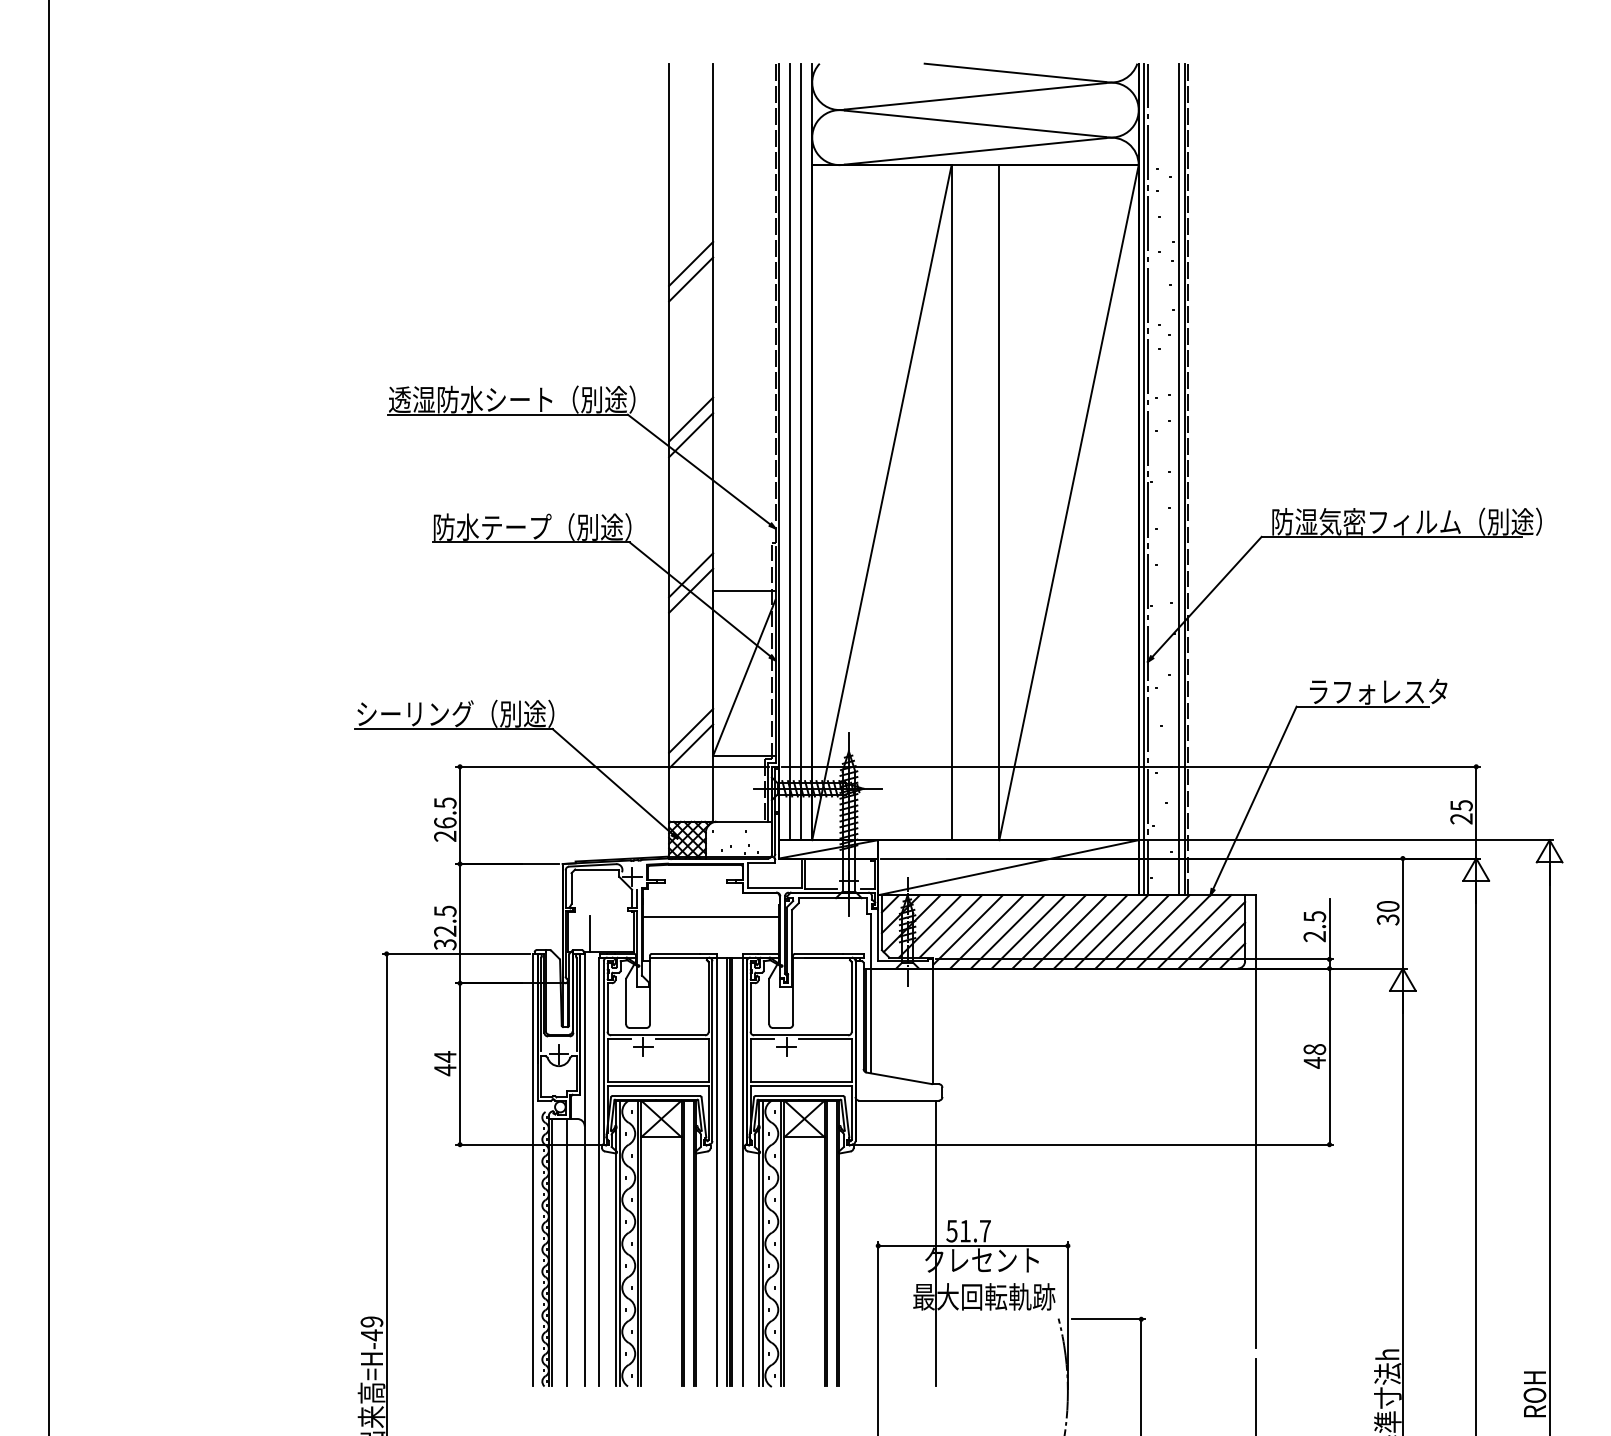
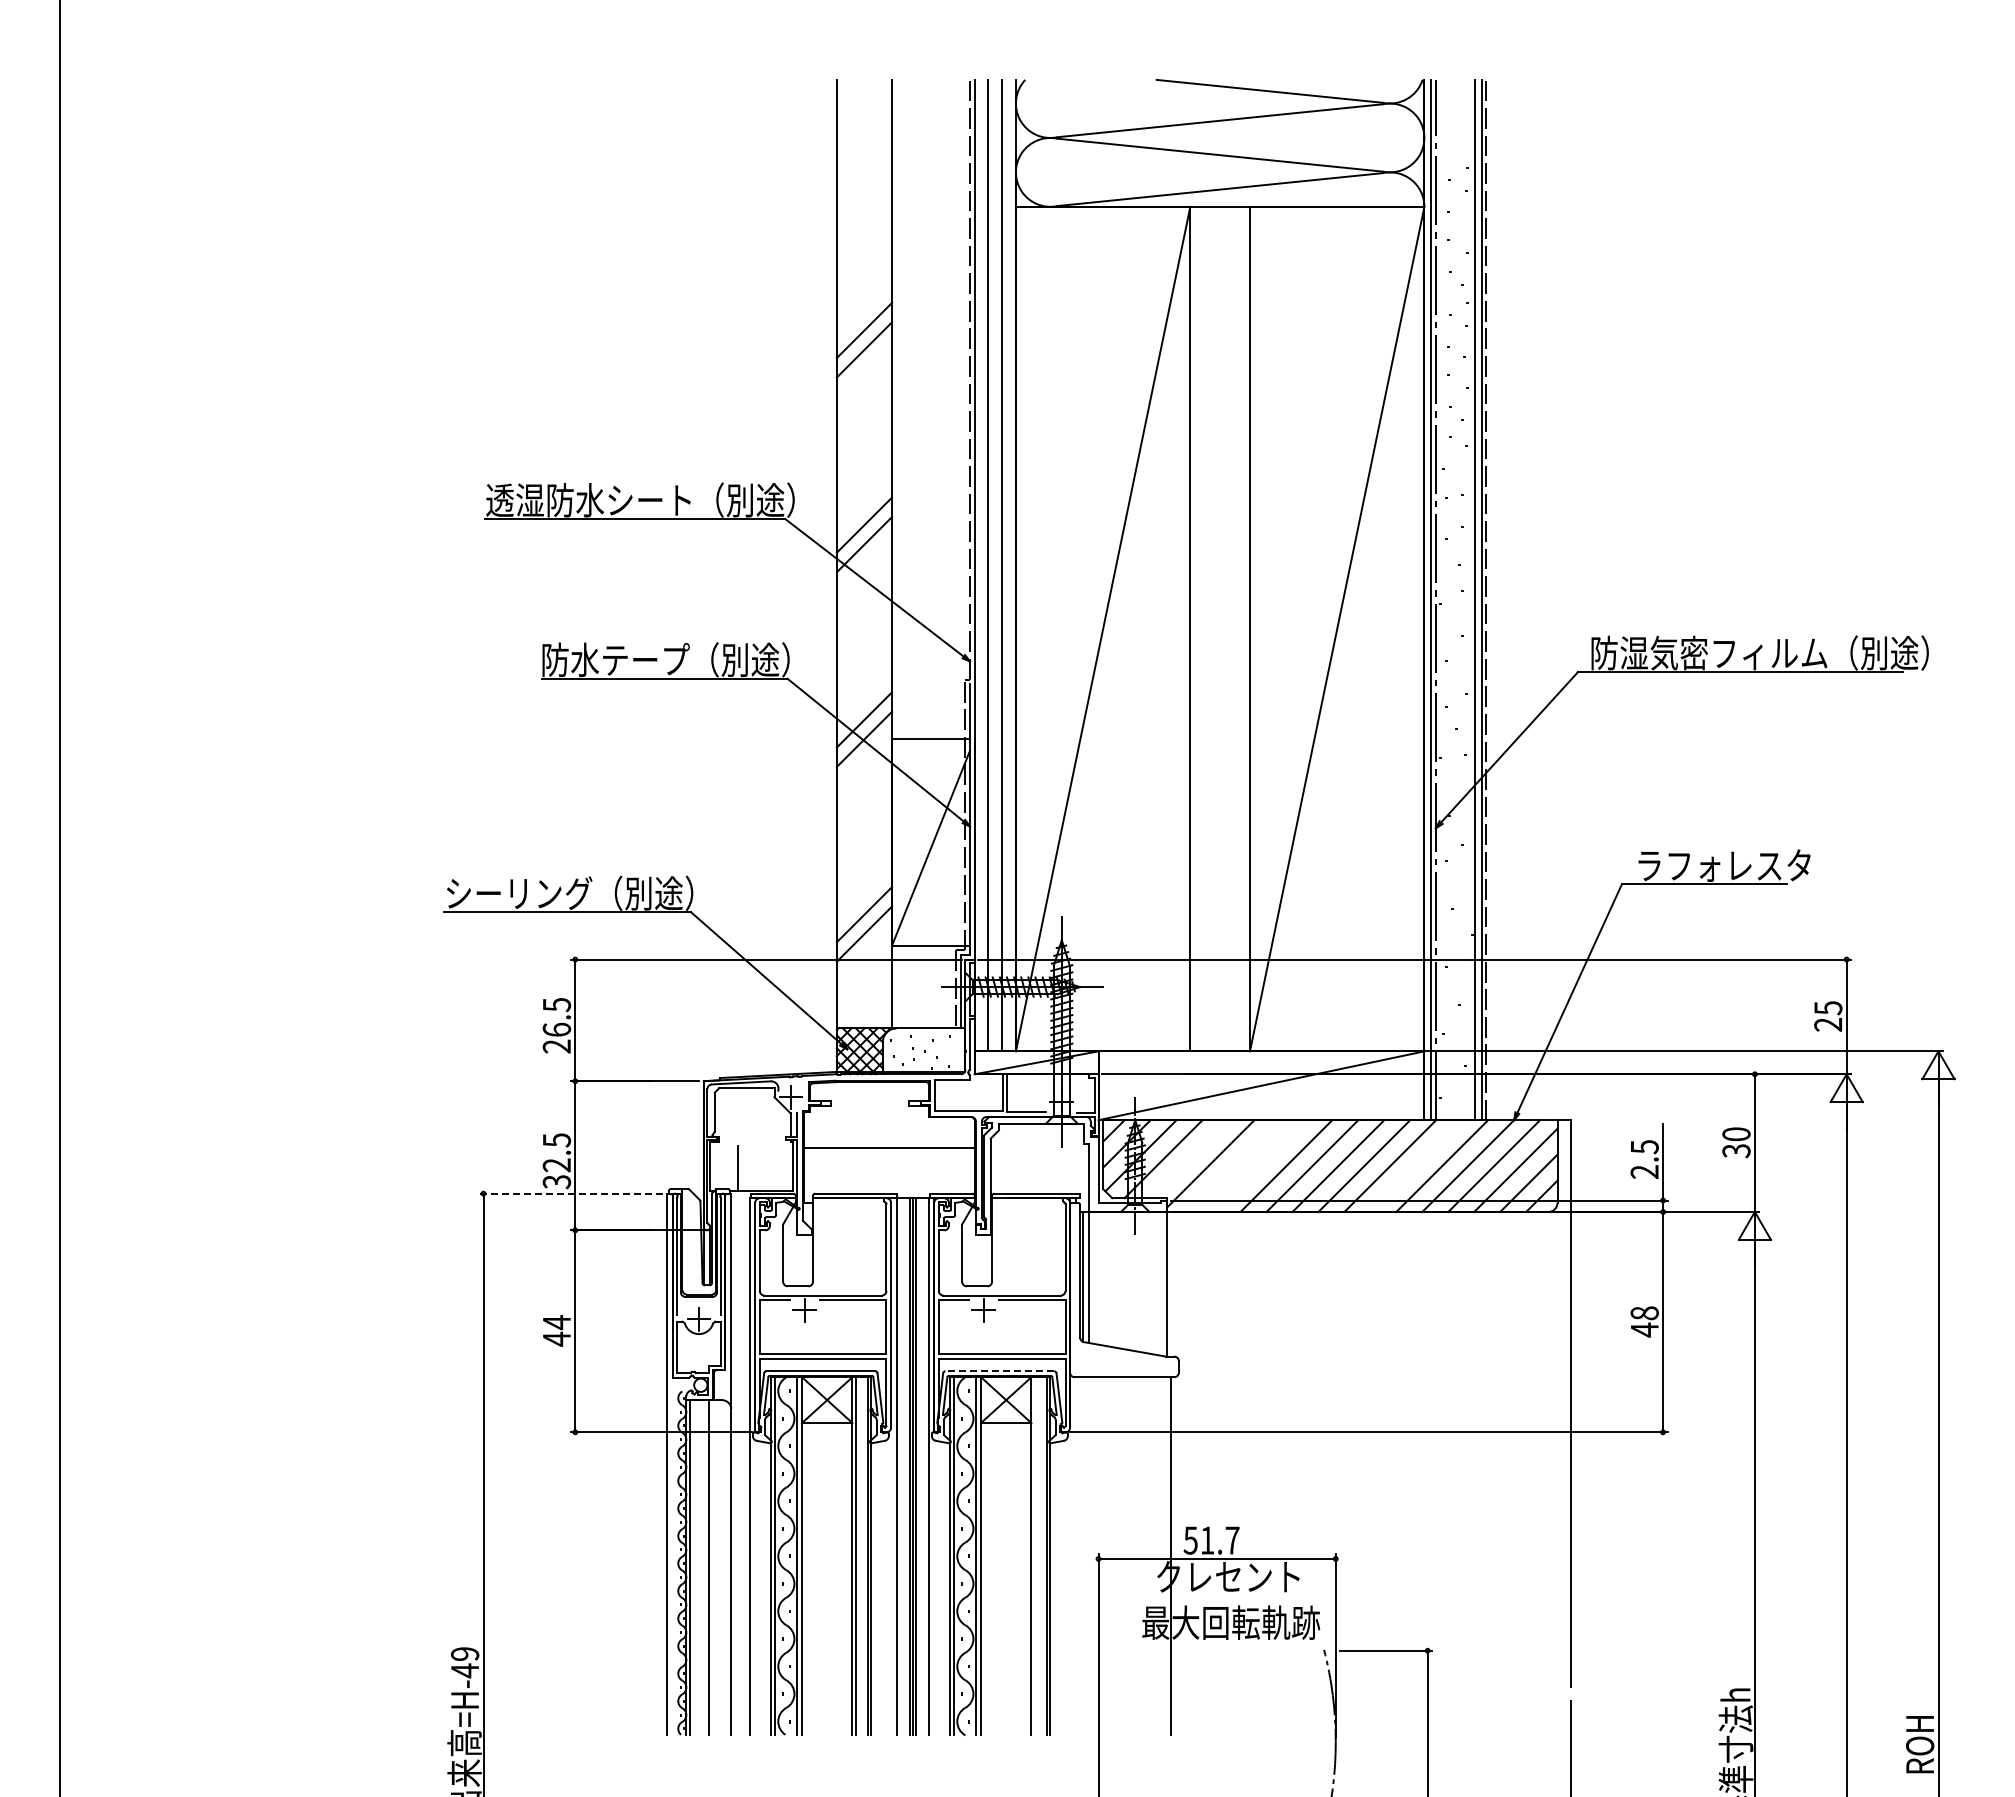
line: (950, 926) -> (1189, 1159), removed
line: (986, 932) -> (1234, 1166), removed
line: (1007, 932) -> (1260, 1166), removed
line: (1132, 932) -> (1416, 1166), removed
line: (456, 953) -> (570, 1193), solid -> dashed
line: (799, 1096) -> (999, 1371), solid -> dashed
line: (827, 1243) -> (1034, 1555), removed

